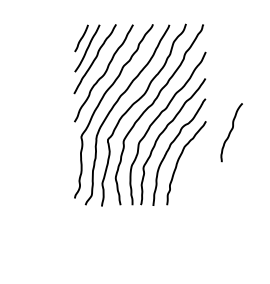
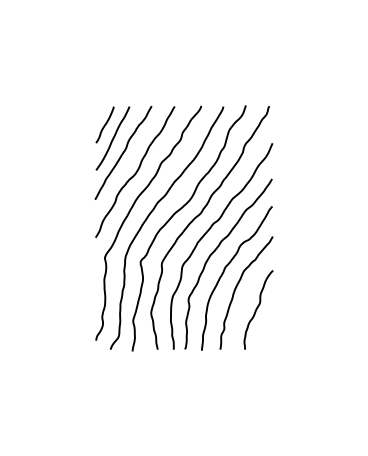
curve: (231, 131) -> (258, 308), moved

